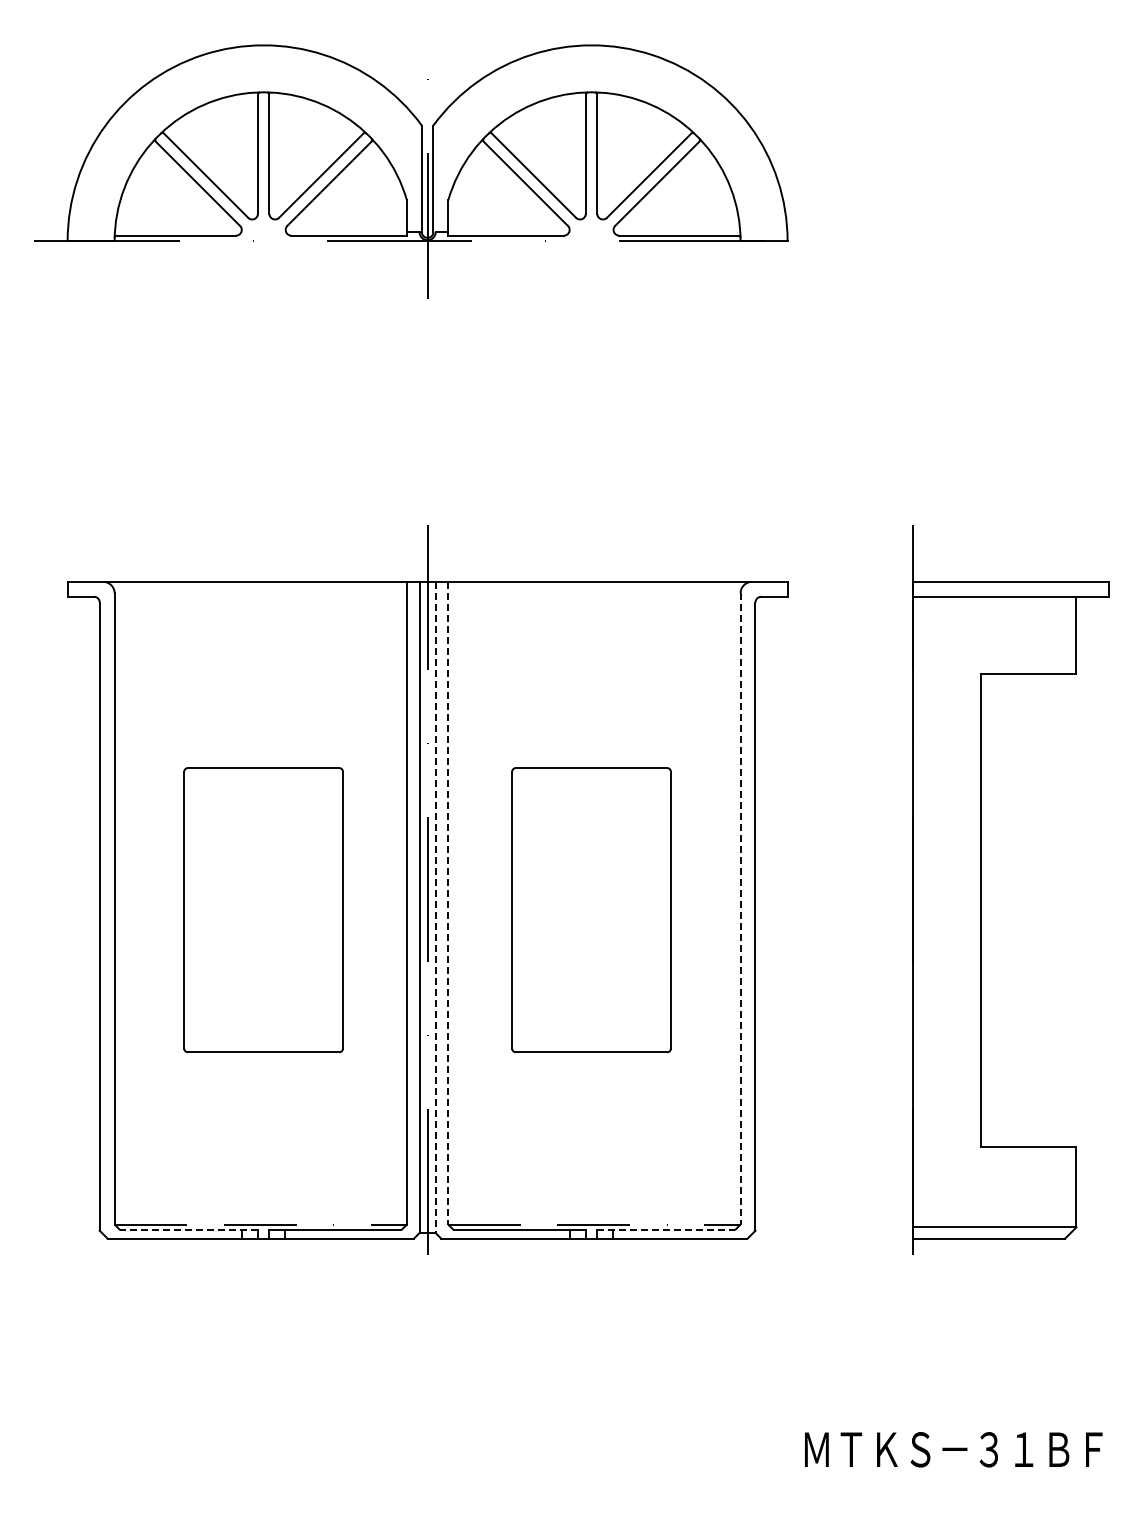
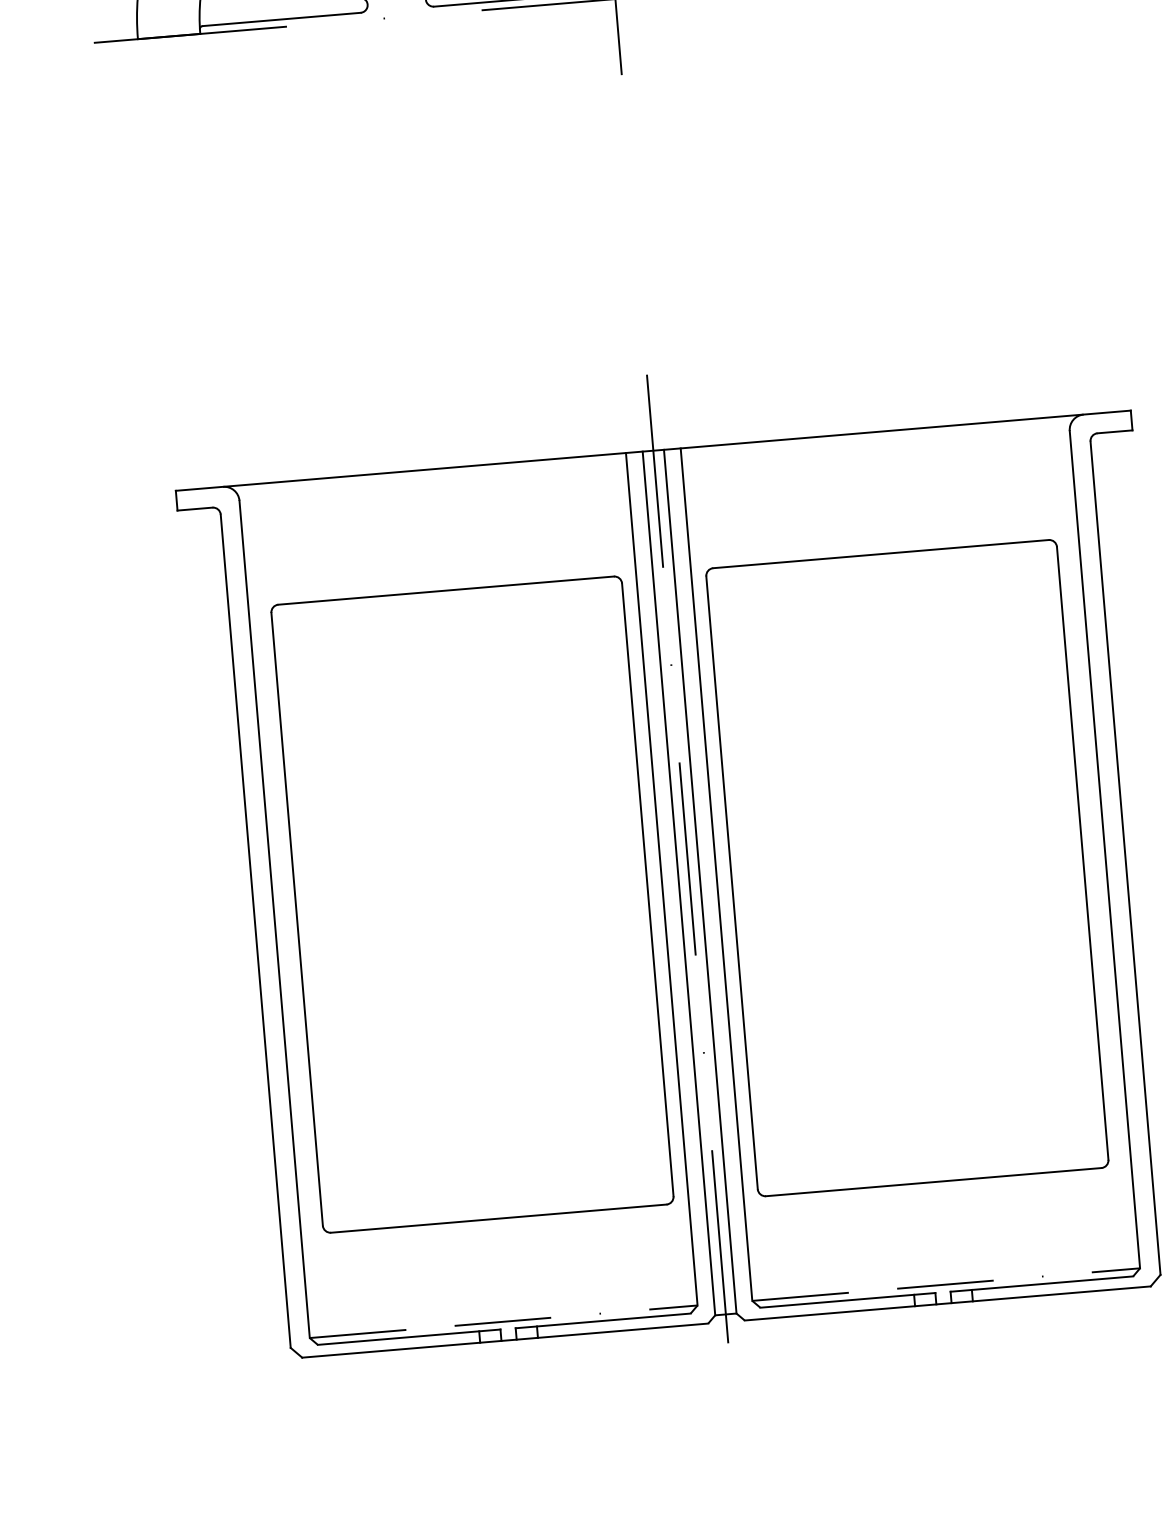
line: (448, 903) -> (716, 874), dashed -> solid
line: (435, 907) -> (700, 881), dashed -> solid
line: (740, 908) -> (1104, 849), dashed -> solid
part: (263, 909) -> (472, 903), size x1.67
part: (591, 909) -> (907, 867), size x1.67
line: (189, 1230) -> (409, 1337), dashed -> solid
line: (666, 1230) -> (1042, 1284), dashed -> solid

